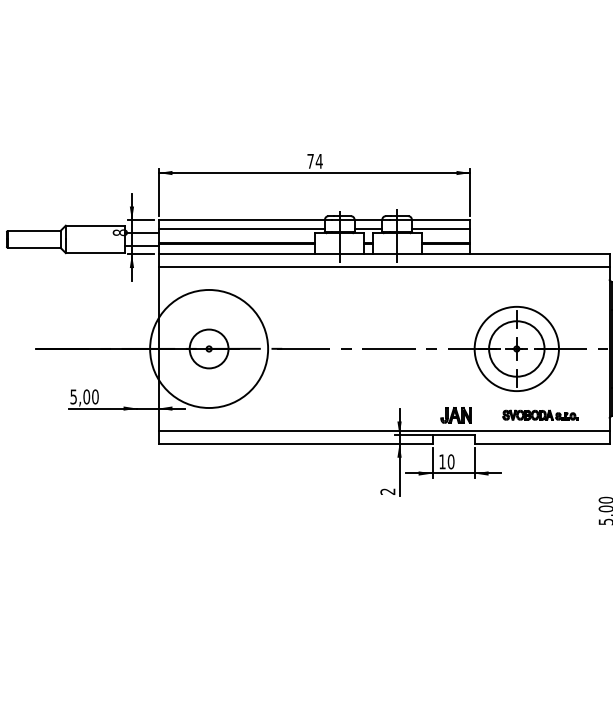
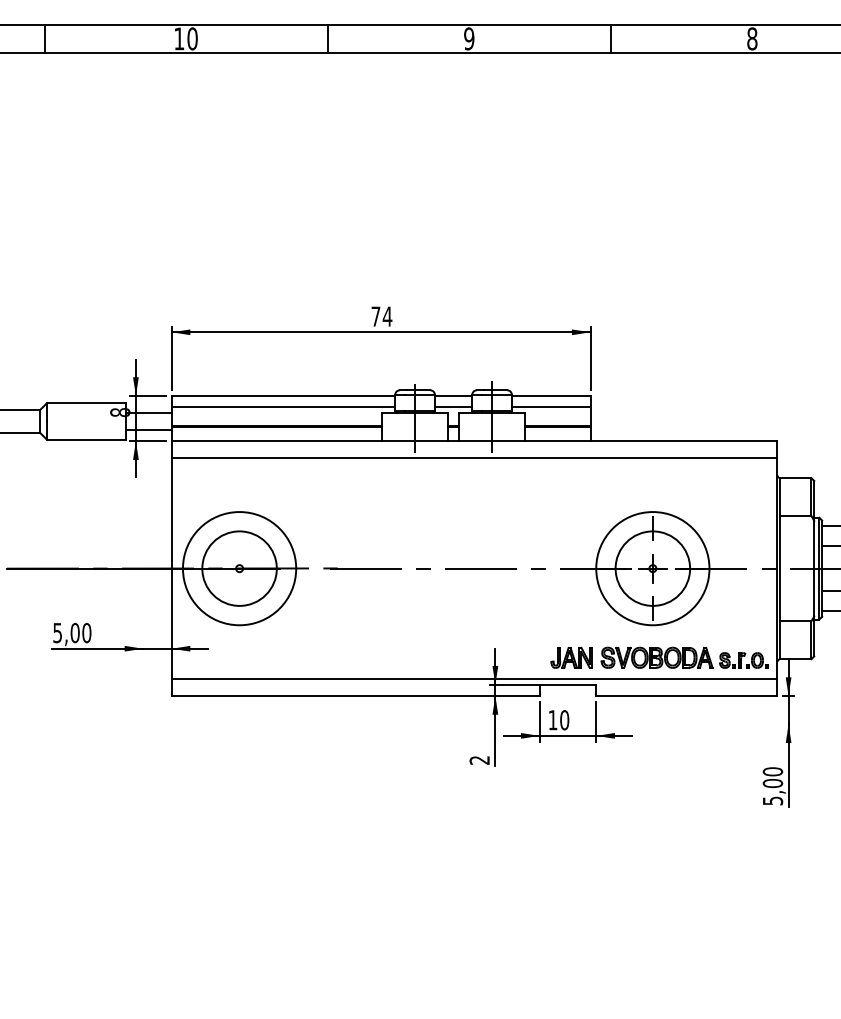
circle: (209, 348) -> (239, 568), size x0.71
circle: (209, 348) -> (239, 568), size x1.43
part: (540, 415) -> (684, 657), size x1.67

